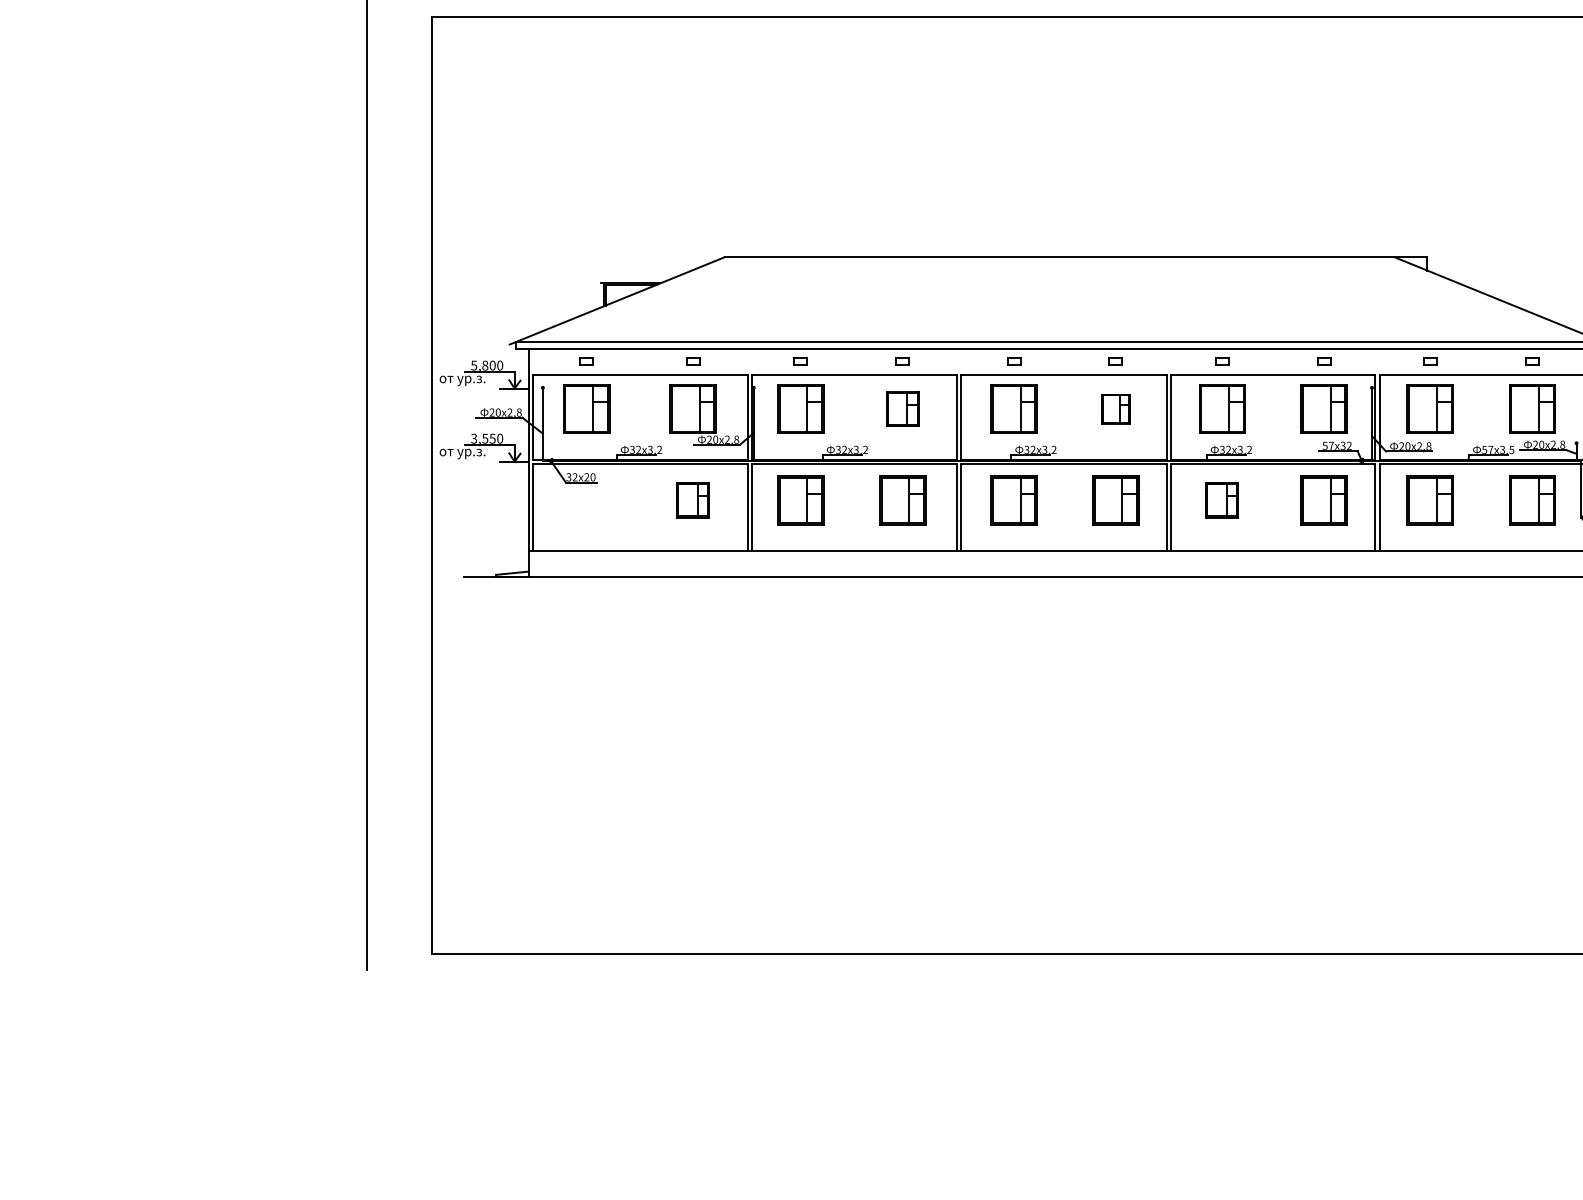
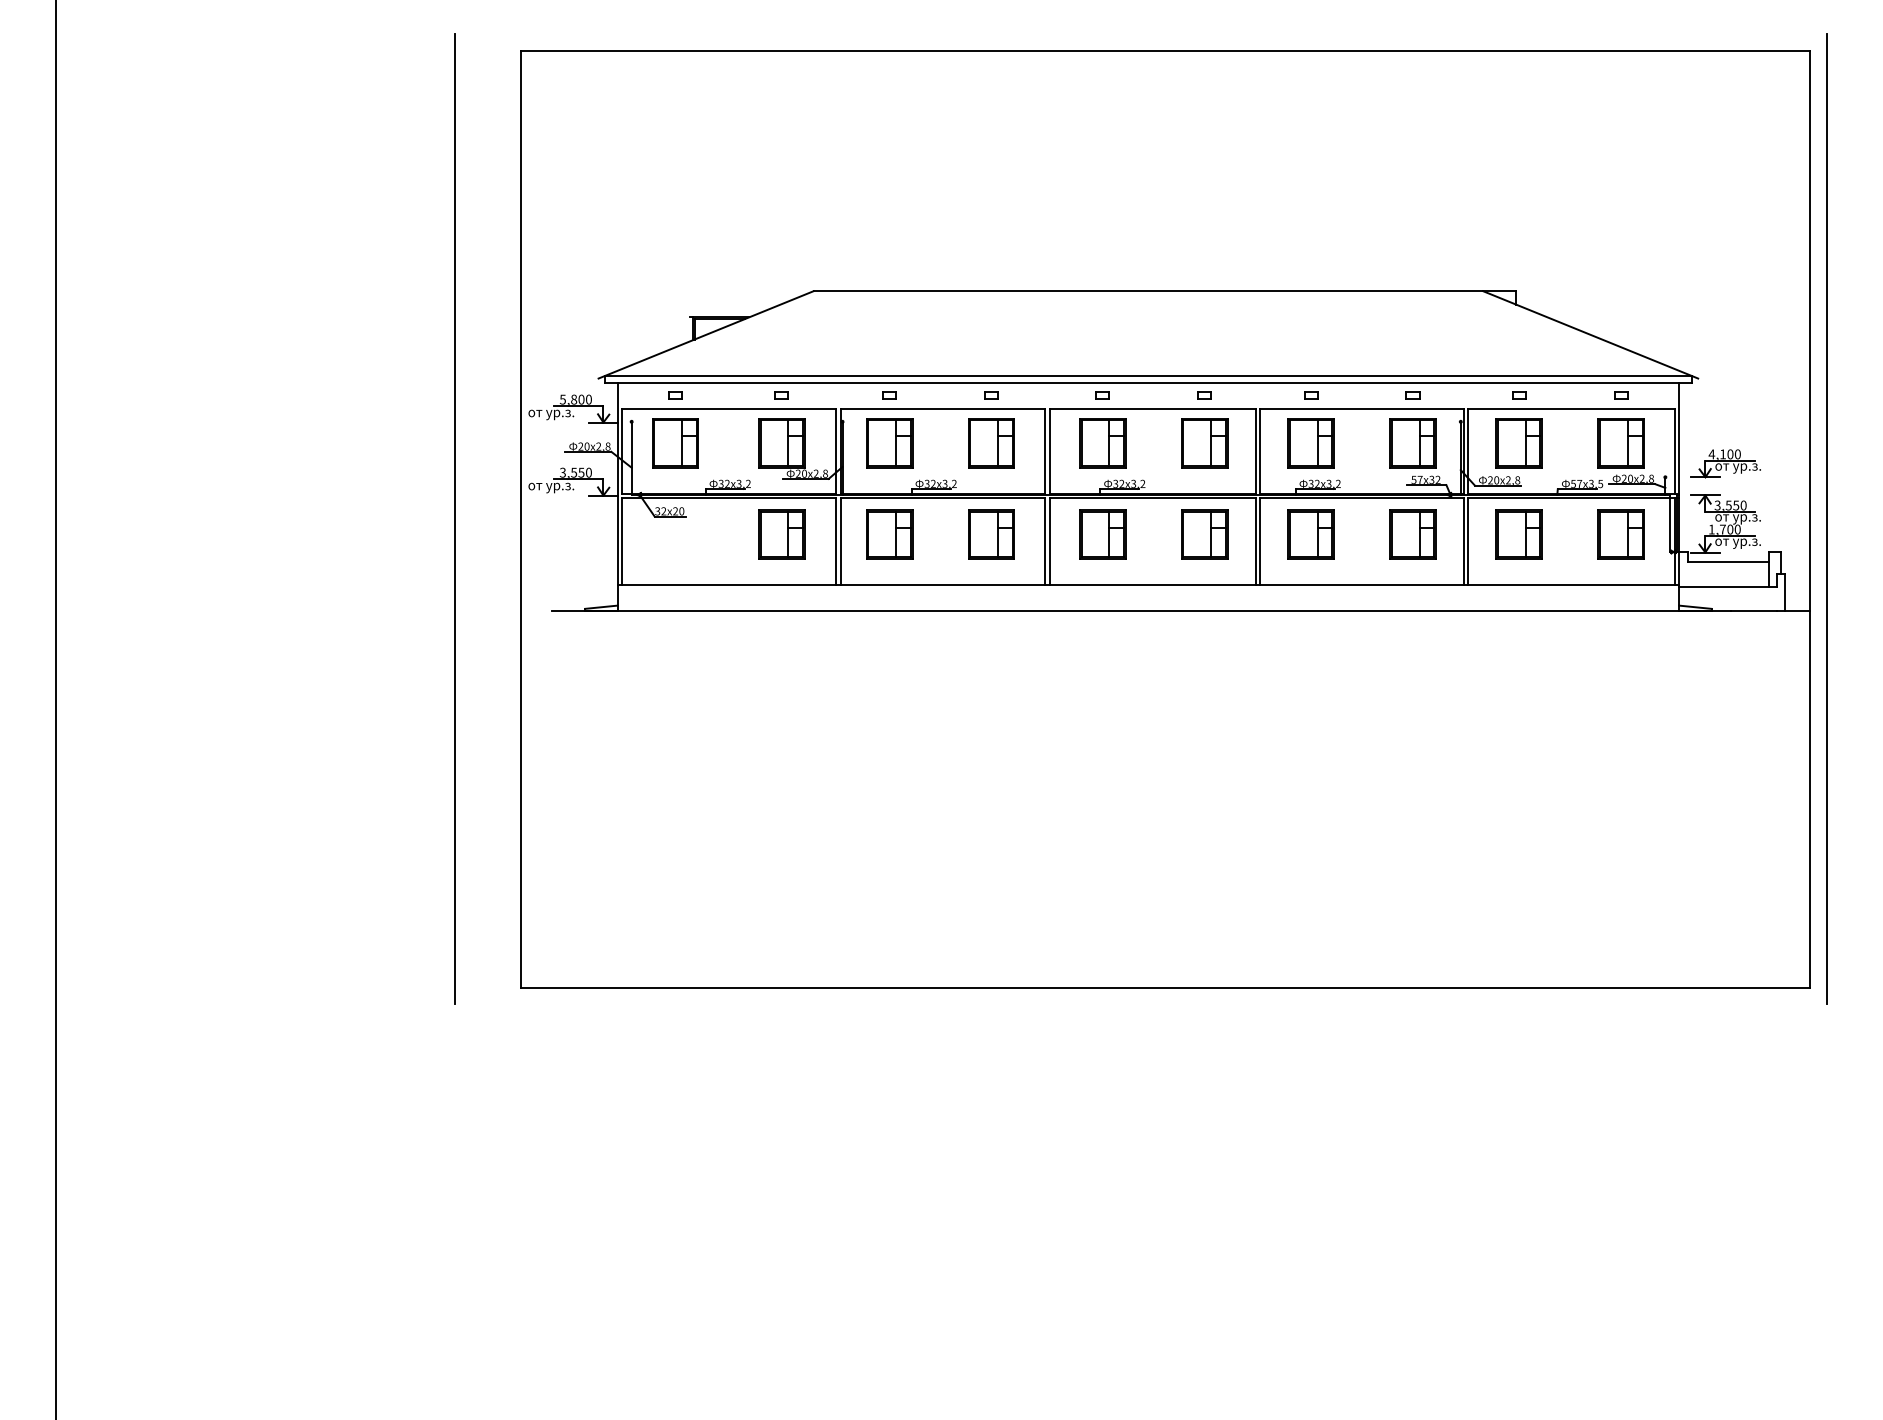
part: (902, 409) -> (991, 443), size x1.43
part: (1115, 409) -> (1204, 443), size x1.67
part: (692, 500) -> (781, 534), size x1.43
part: (1221, 500) -> (1310, 534), size x1.43

